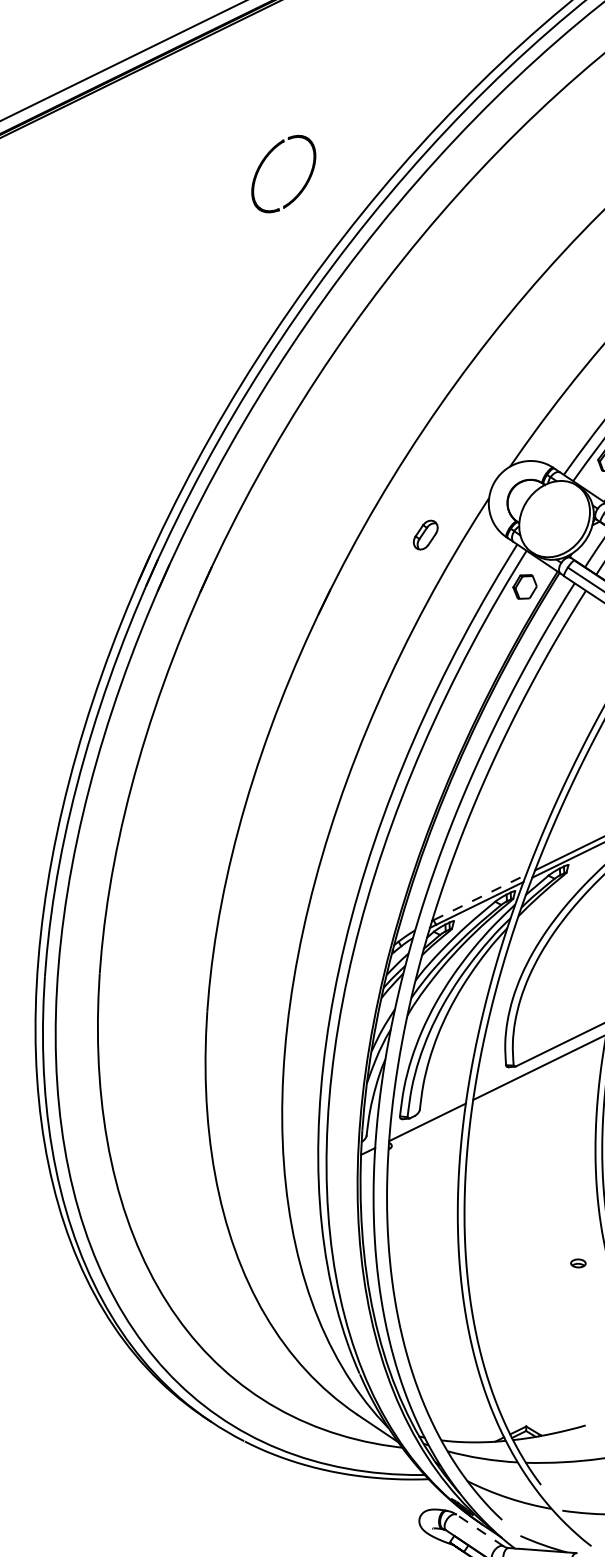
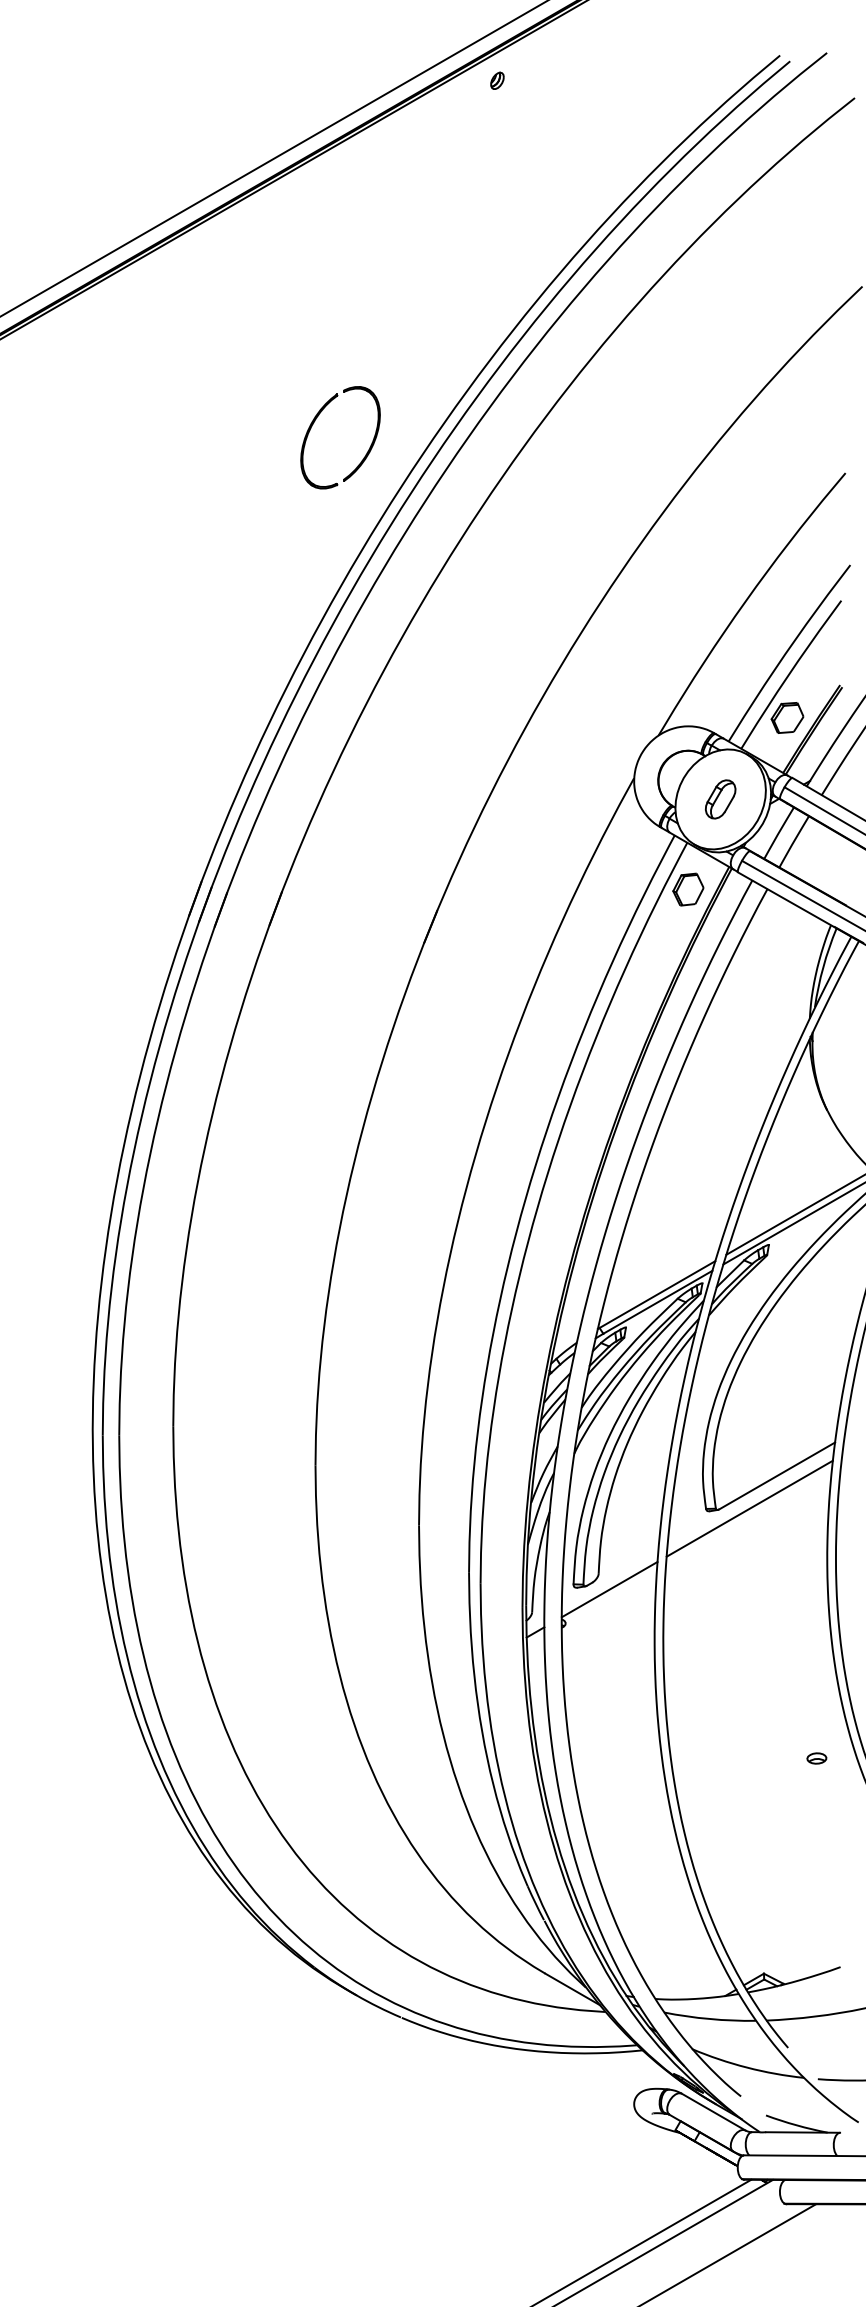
part: (265, 160) -> (315, 421), moved
part: (425, 535) -> (720, 799), moved
line: (479, 897) -> (657, 1294), dashed -> solid
line: (480, 1530) -> (713, 2112), dashed -> solid

